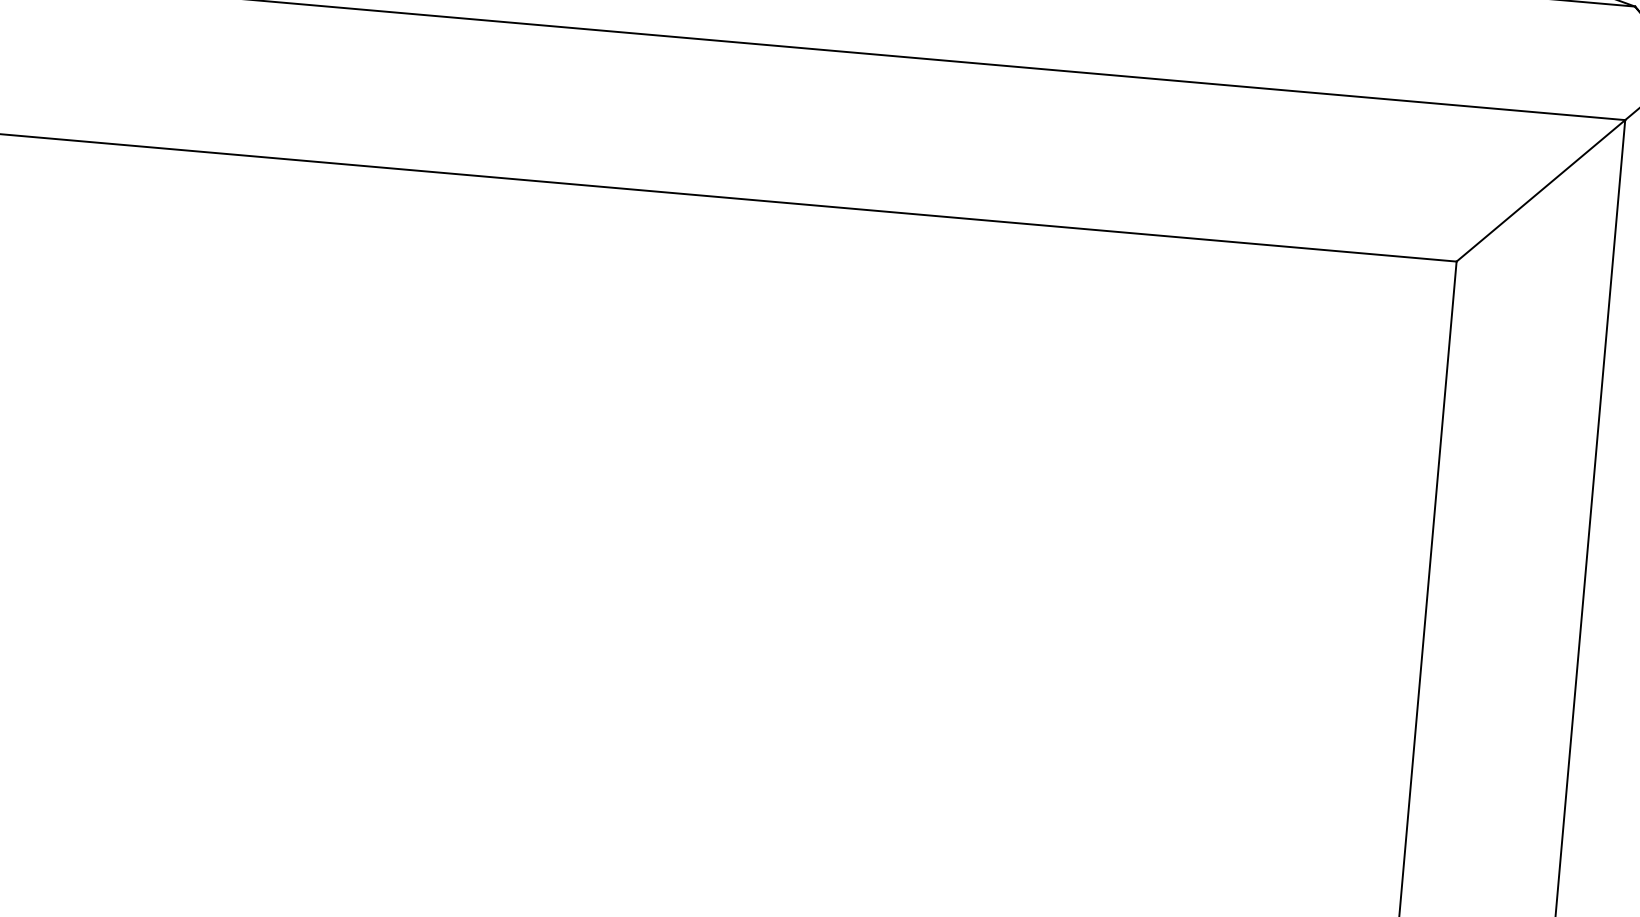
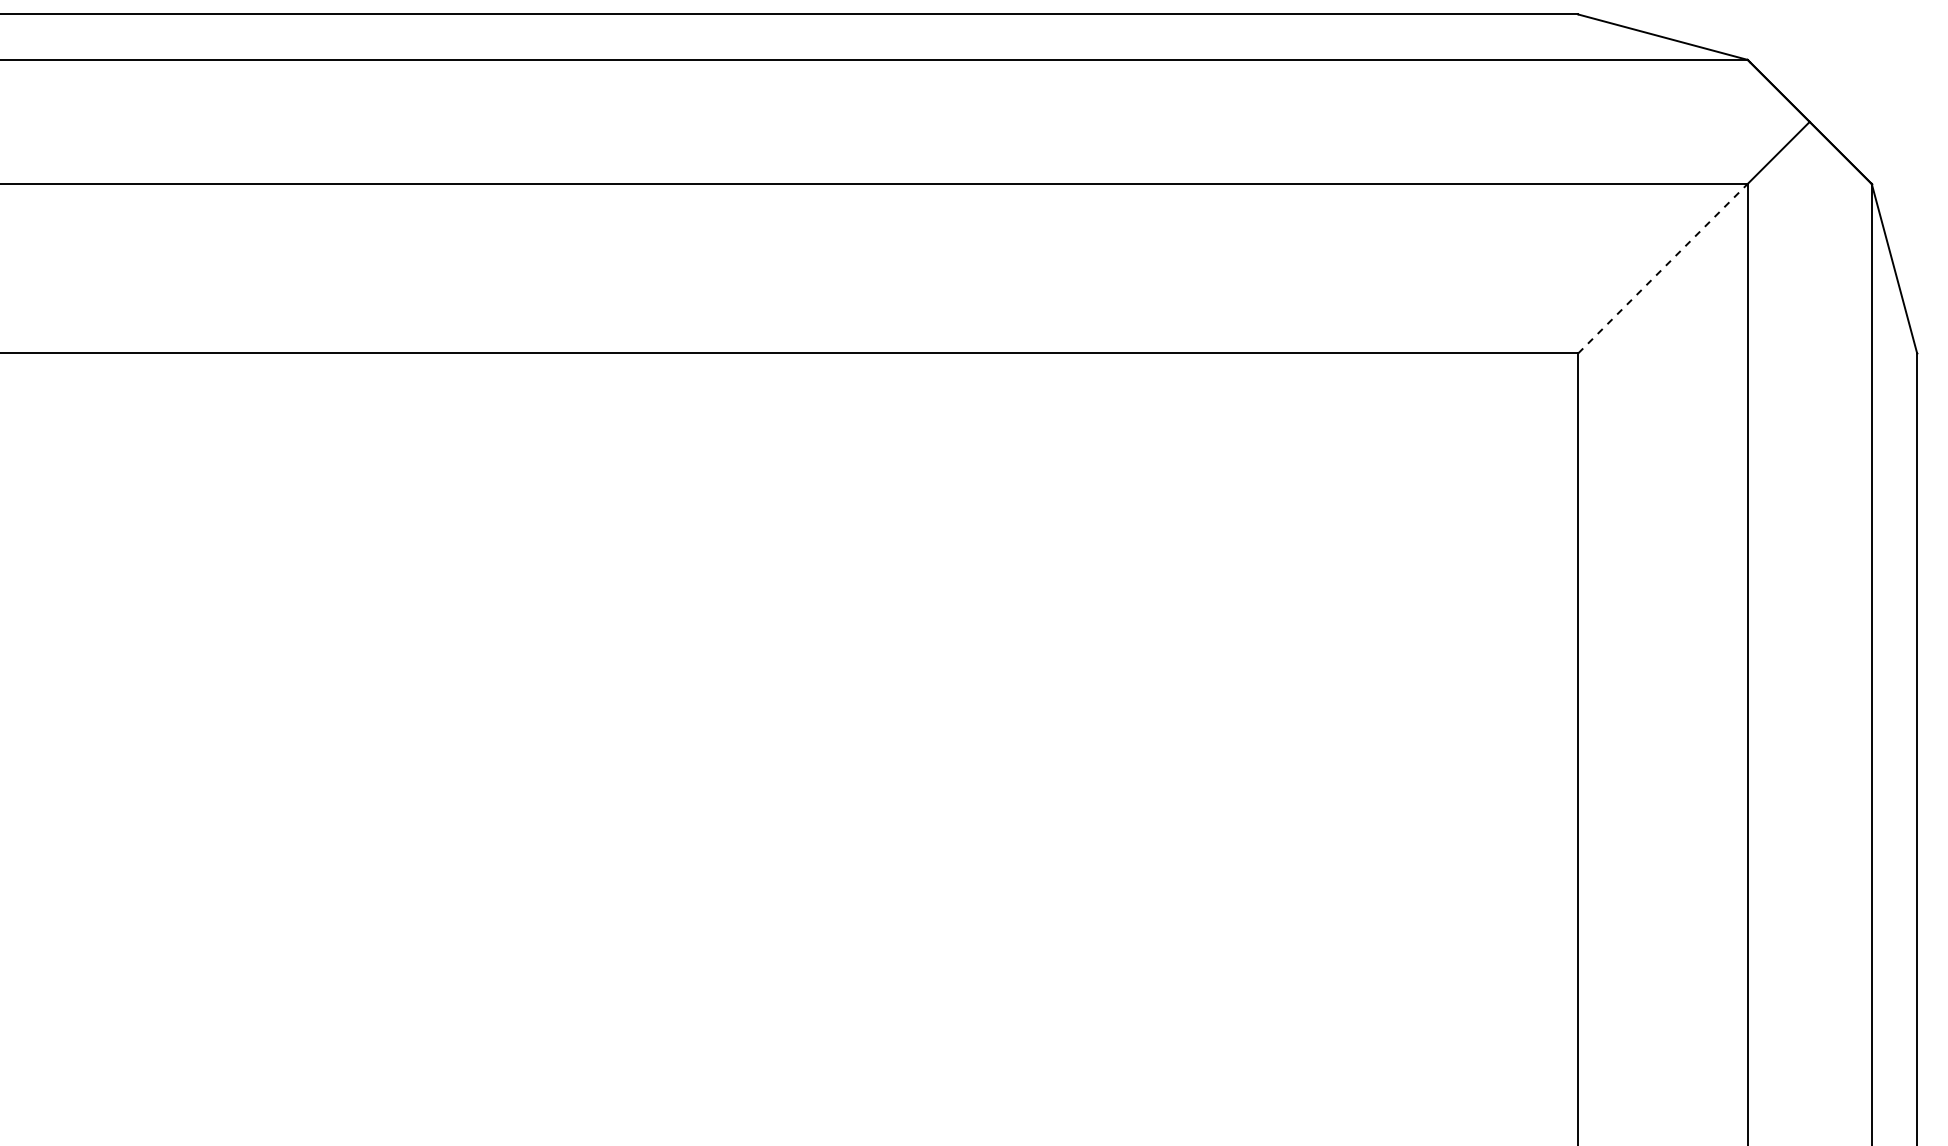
line: (1540, 190) -> (1662, 268), solid -> dashed

